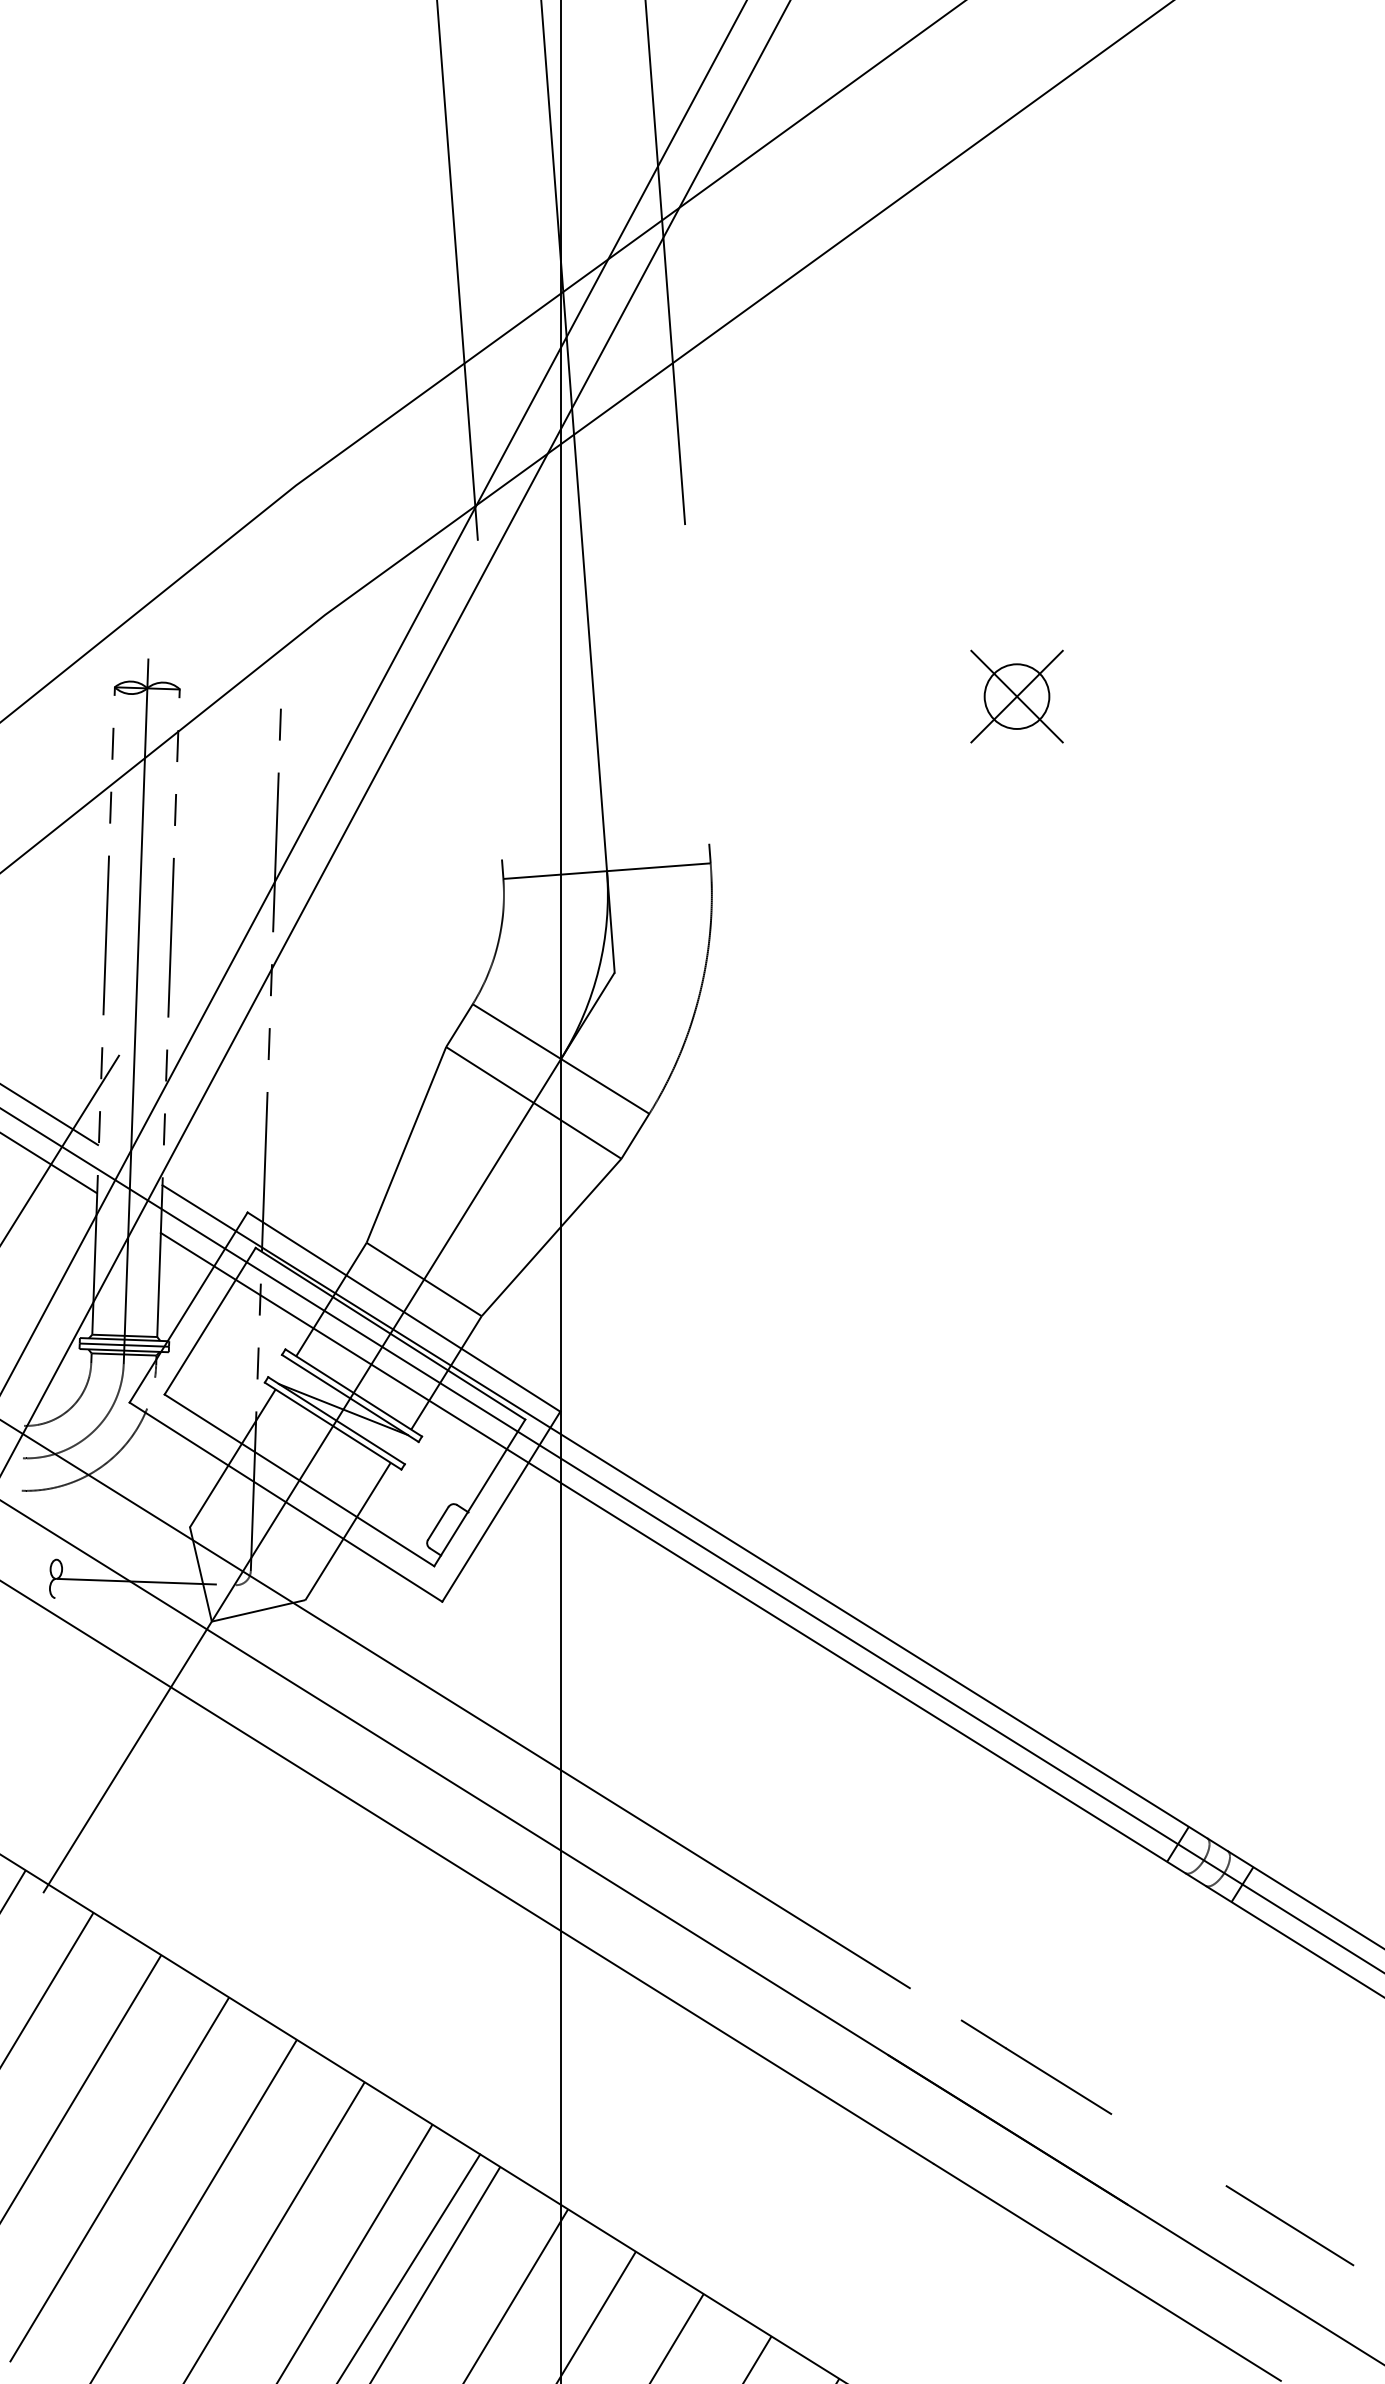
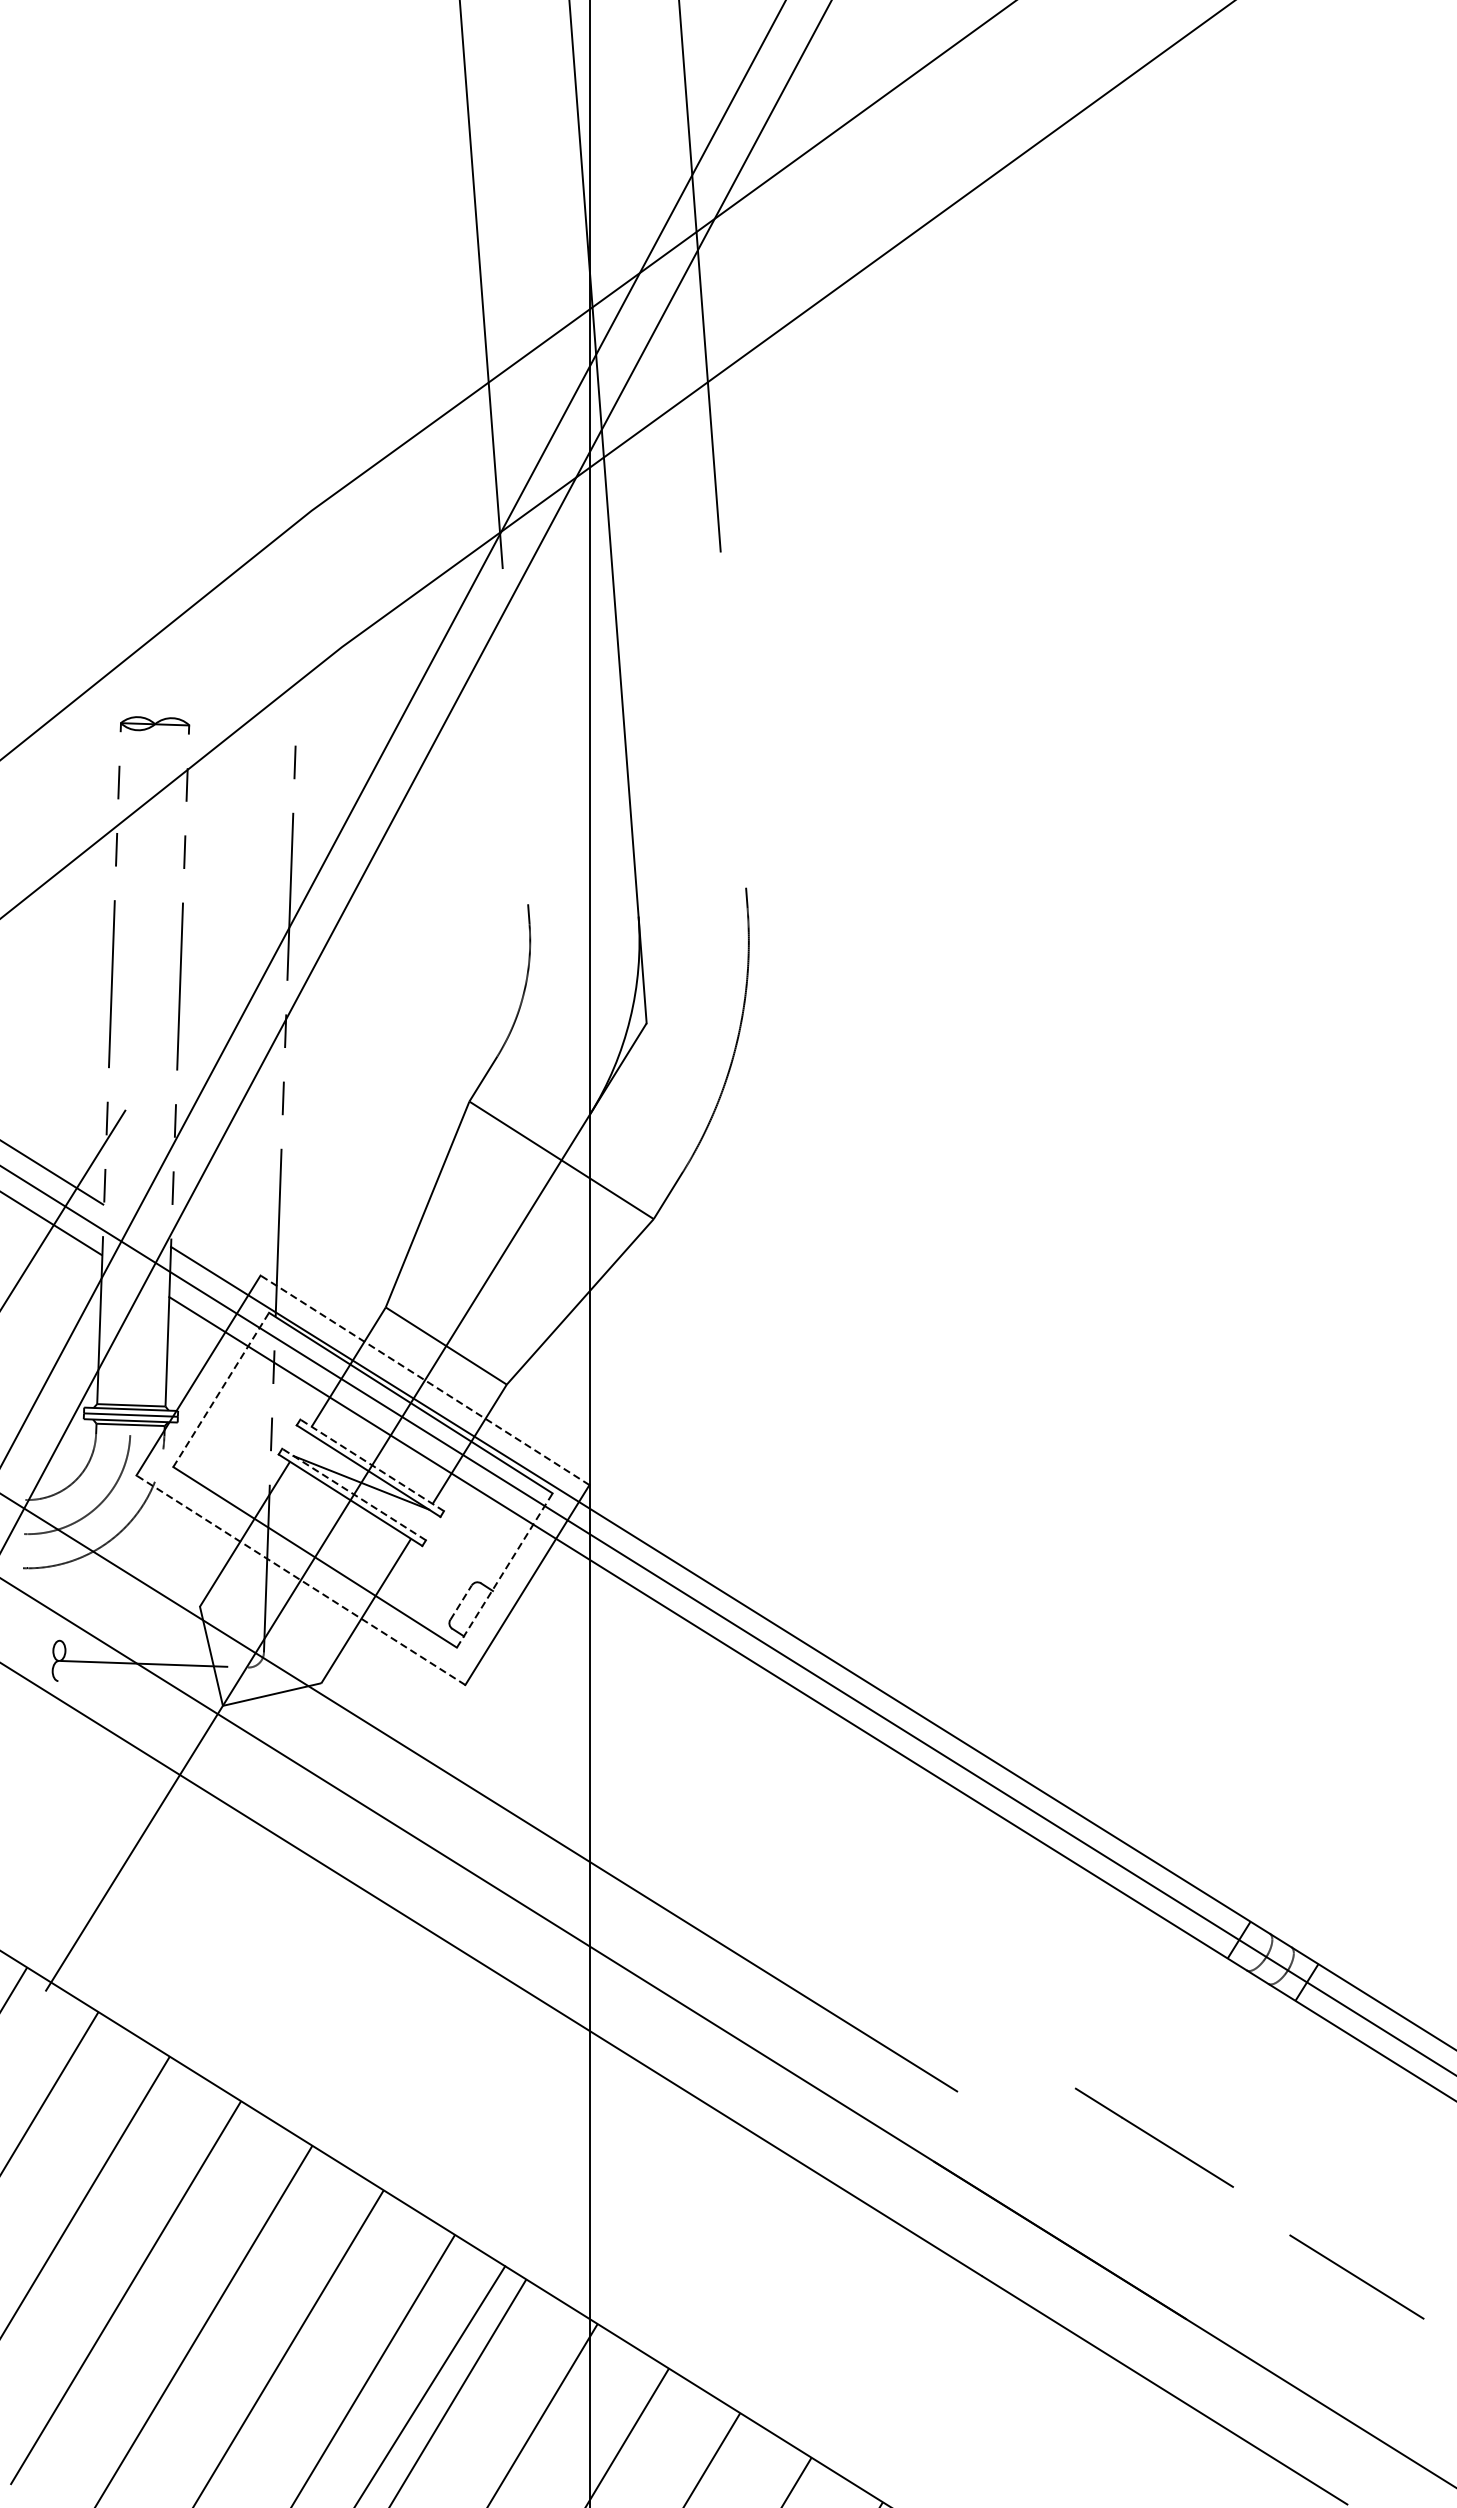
part: (1016, 696) -> (1069, 732), removed
line: (606, 870) -> (638, 915), removed
line: (135, 1011) -> (142, 1064), removed
line: (560, 1058) -> (589, 1113), removed
line: (403, 1311) -> (424, 1379), solid -> dashed
line: (210, 1320) -> (221, 1389), solid -> dashed
line: (353, 1392) -> (371, 1464), solid -> dashed
line: (336, 1420) -> (354, 1494), solid -> dashed
line: (480, 1492) -> (505, 1570), solid -> dashed
line: (285, 1501) -> (300, 1579), solid -> dashed
line: (438, 1523) -> (461, 1602), solid -> dashed
line: (1036, 2066) -> (1154, 2136), moved
line: (1289, 2225) -> (1356, 2276), moved

